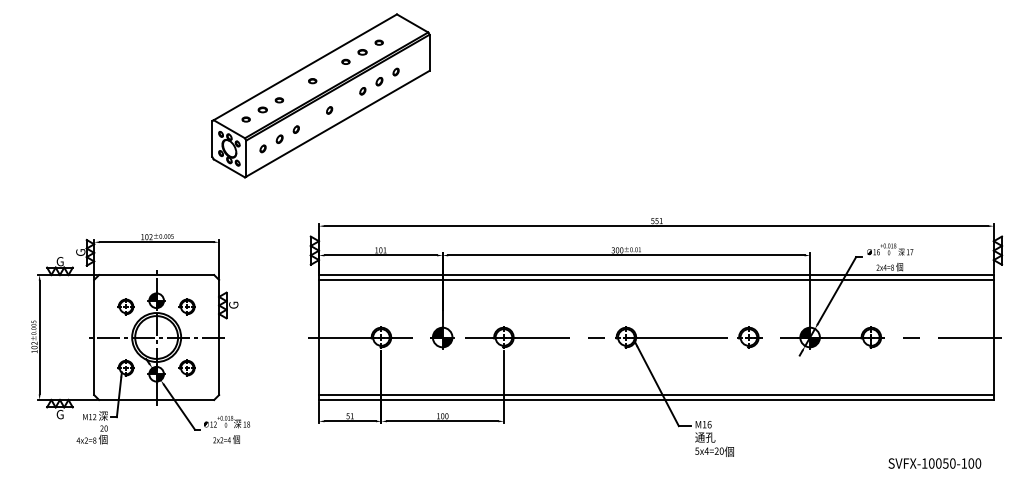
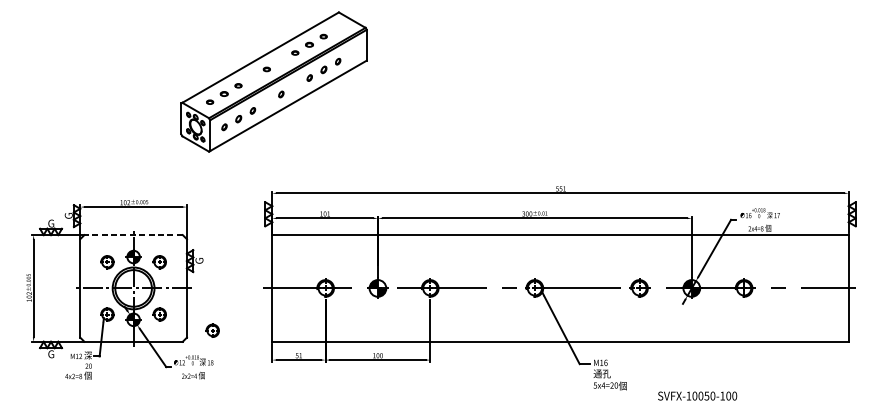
line: (156, 275) -> (133, 235), solid -> dashed
line: (655, 279) -> (559, 238), removed
part: (248, 386) -> (212, 330), added
line: (655, 395) -> (559, 337), removed
text: (934, 463) -> (697, 396), moved

